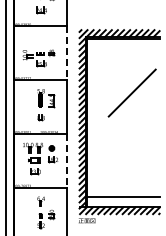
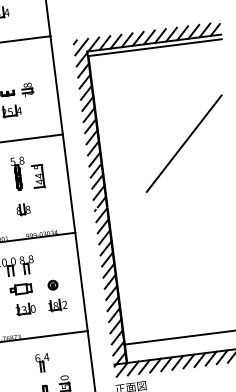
line: (67, 52) -> (56, 84), dashed -> solid
part: (53, 154) -> (57, 295), moved
line: (67, 160) -> (81, 281), dashed -> solid

